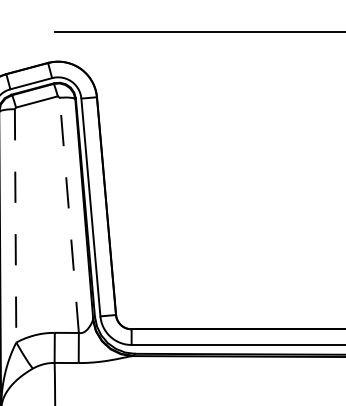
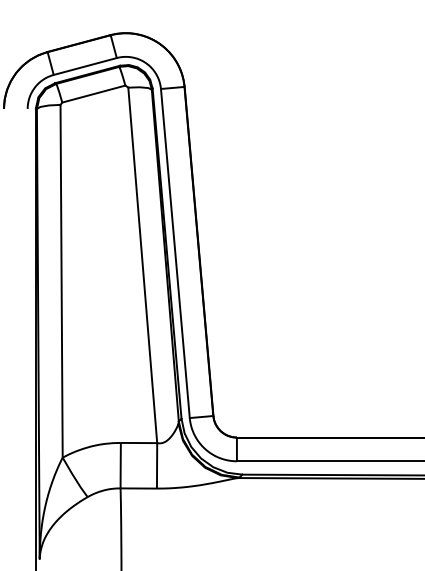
line: (69, 214) -> (143, 264), dashed -> solid
line: (15, 225) -> (61, 280), dashed -> solid

